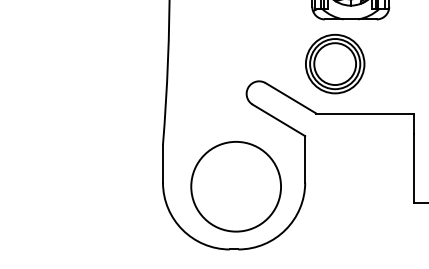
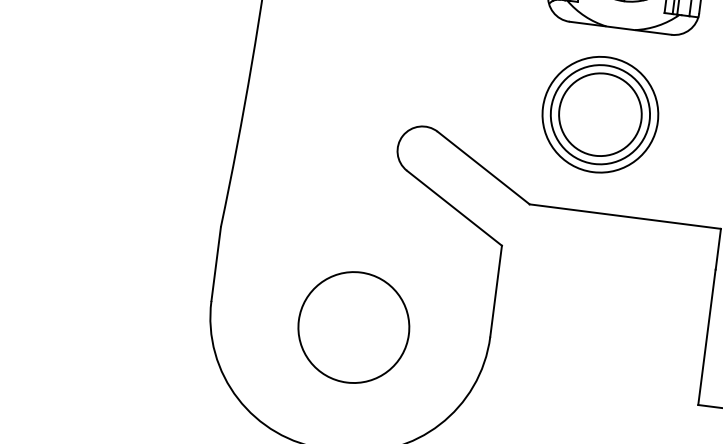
part: (335, 63) -> (601, 113), moved
circle: (236, 186) -> (354, 327), size x0.62

